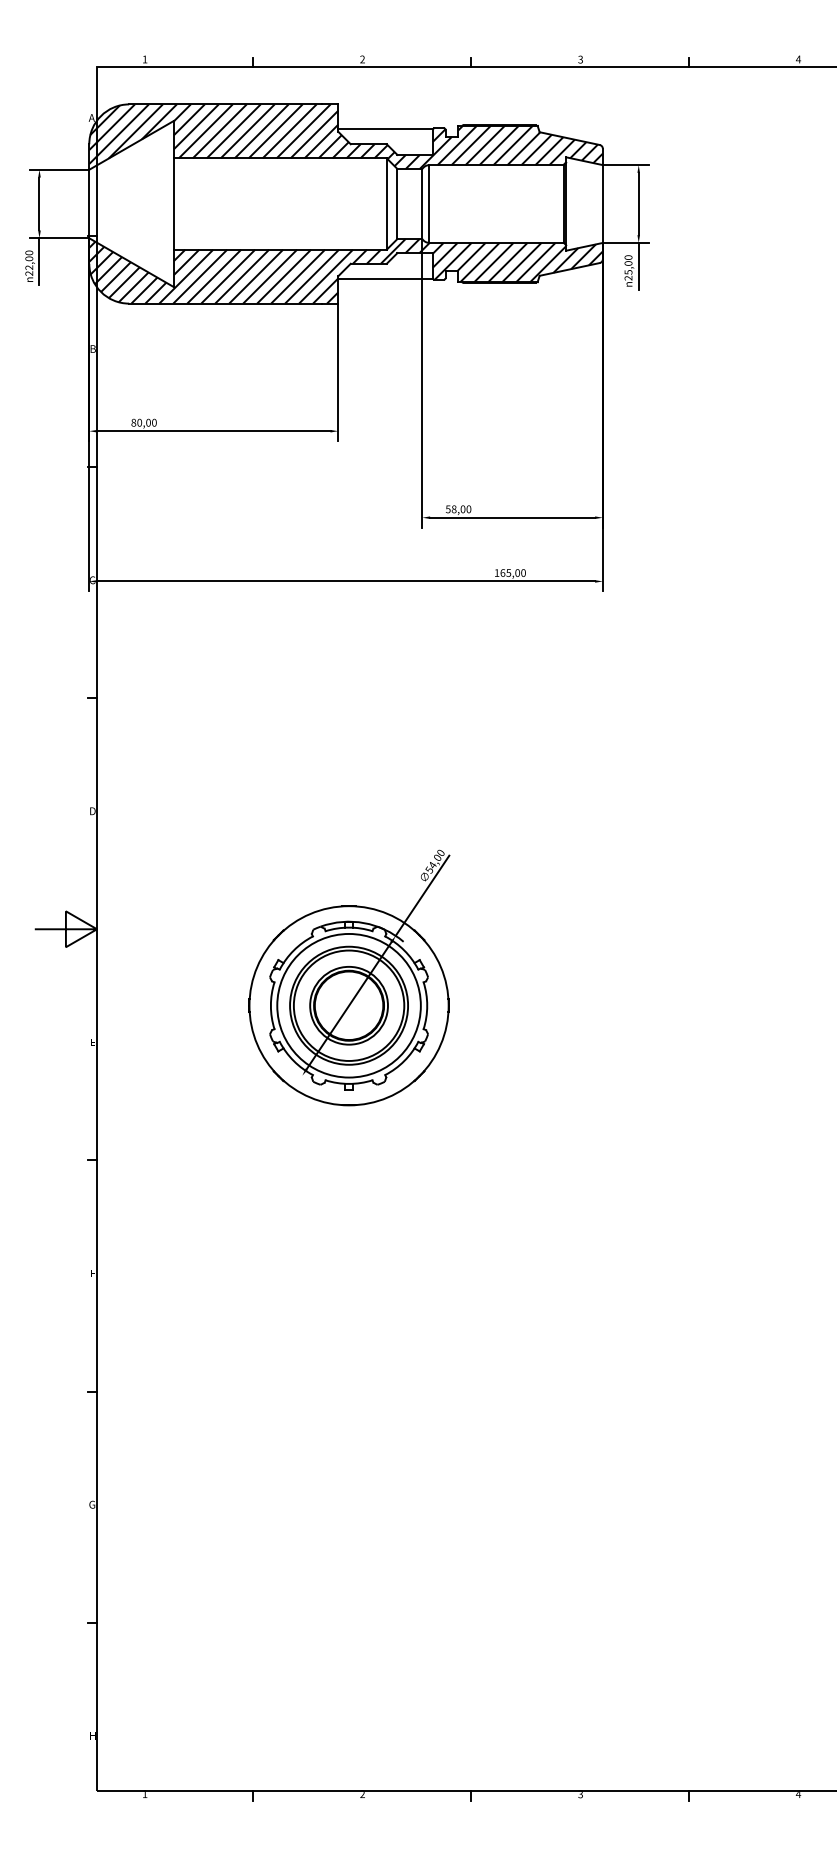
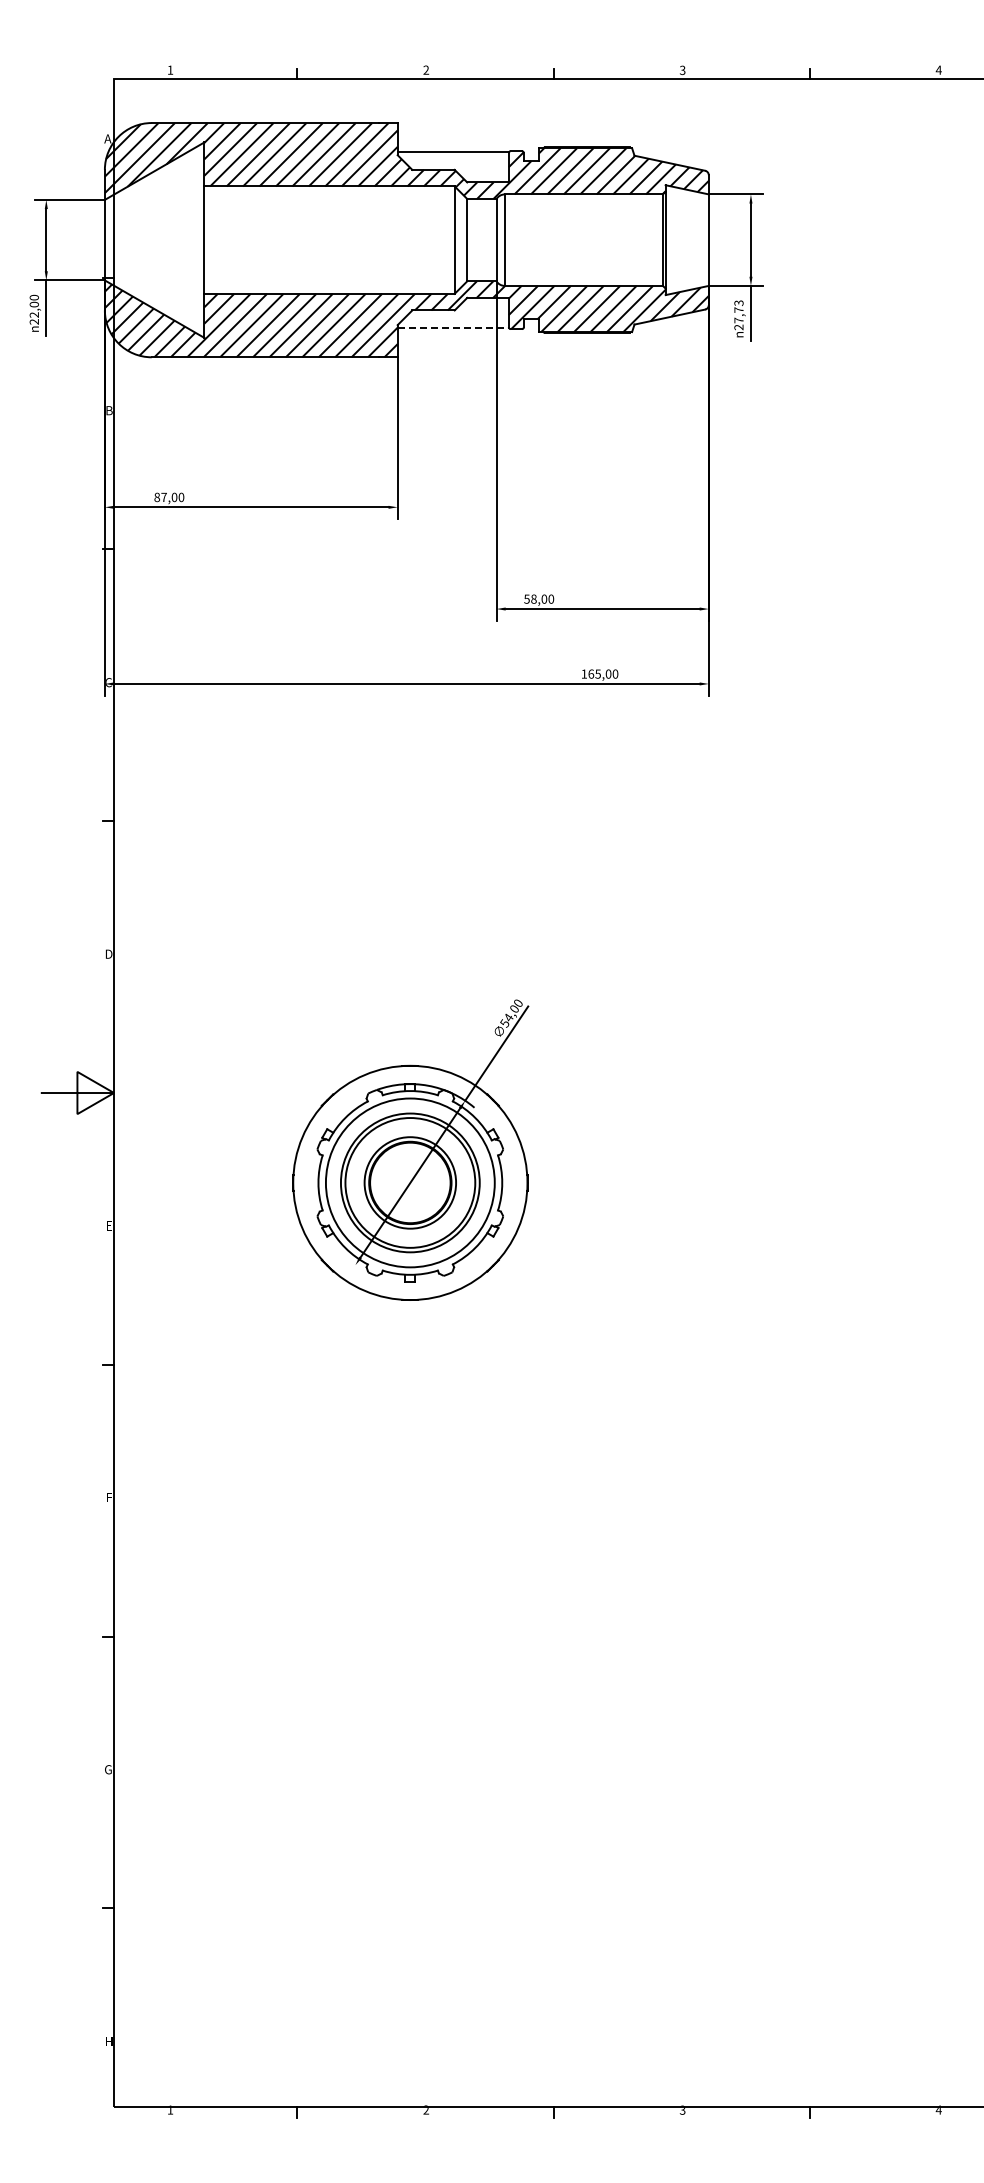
text: (628, 264) -> (738, 311), 25,00 -> 27,73
line: (385, 279) -> (453, 328), solid -> dashed
text: (139, 422) -> (163, 497), 80,00 -> 87,00

